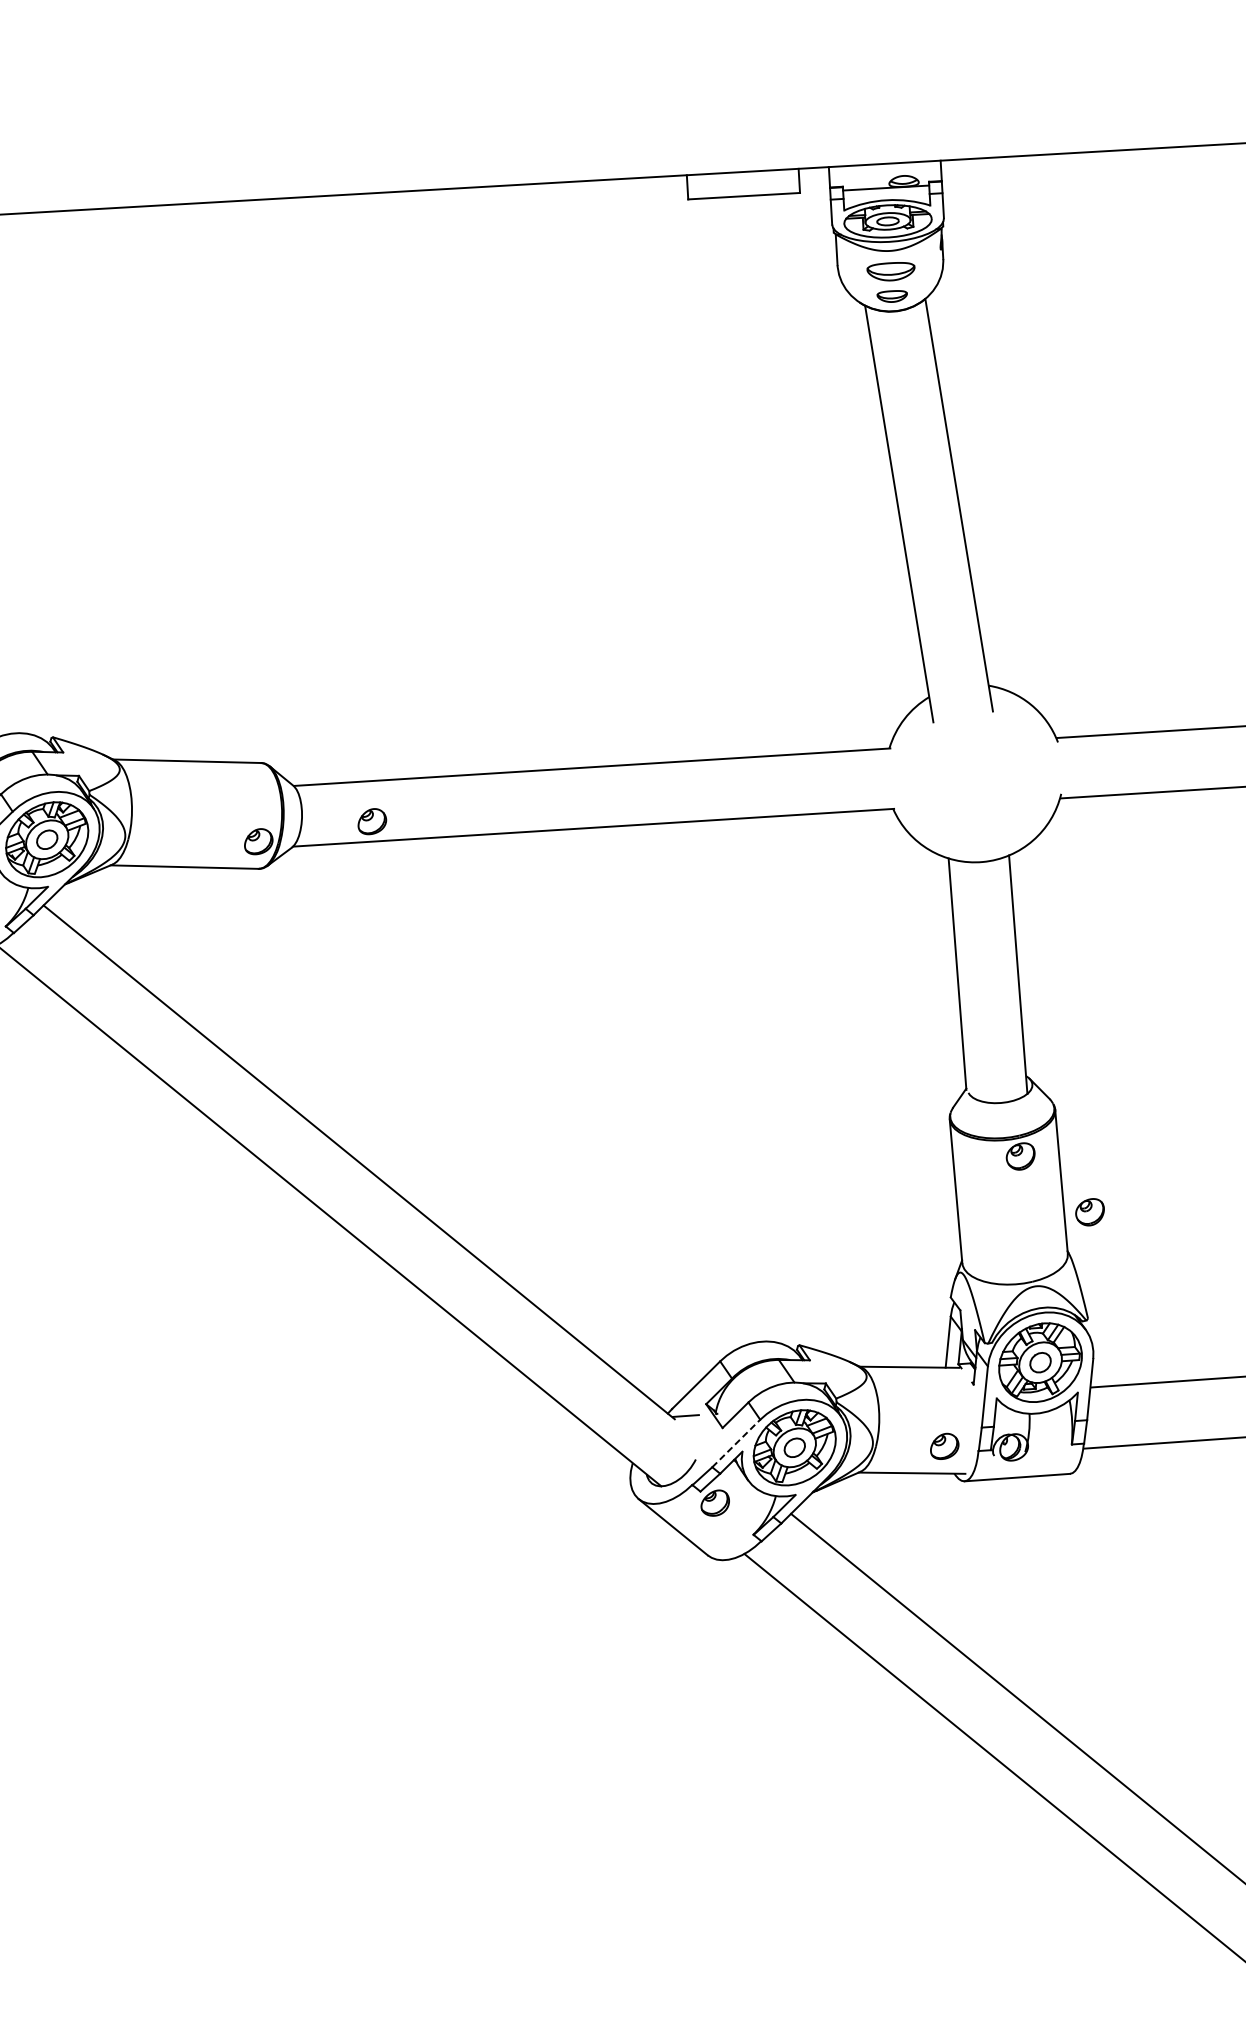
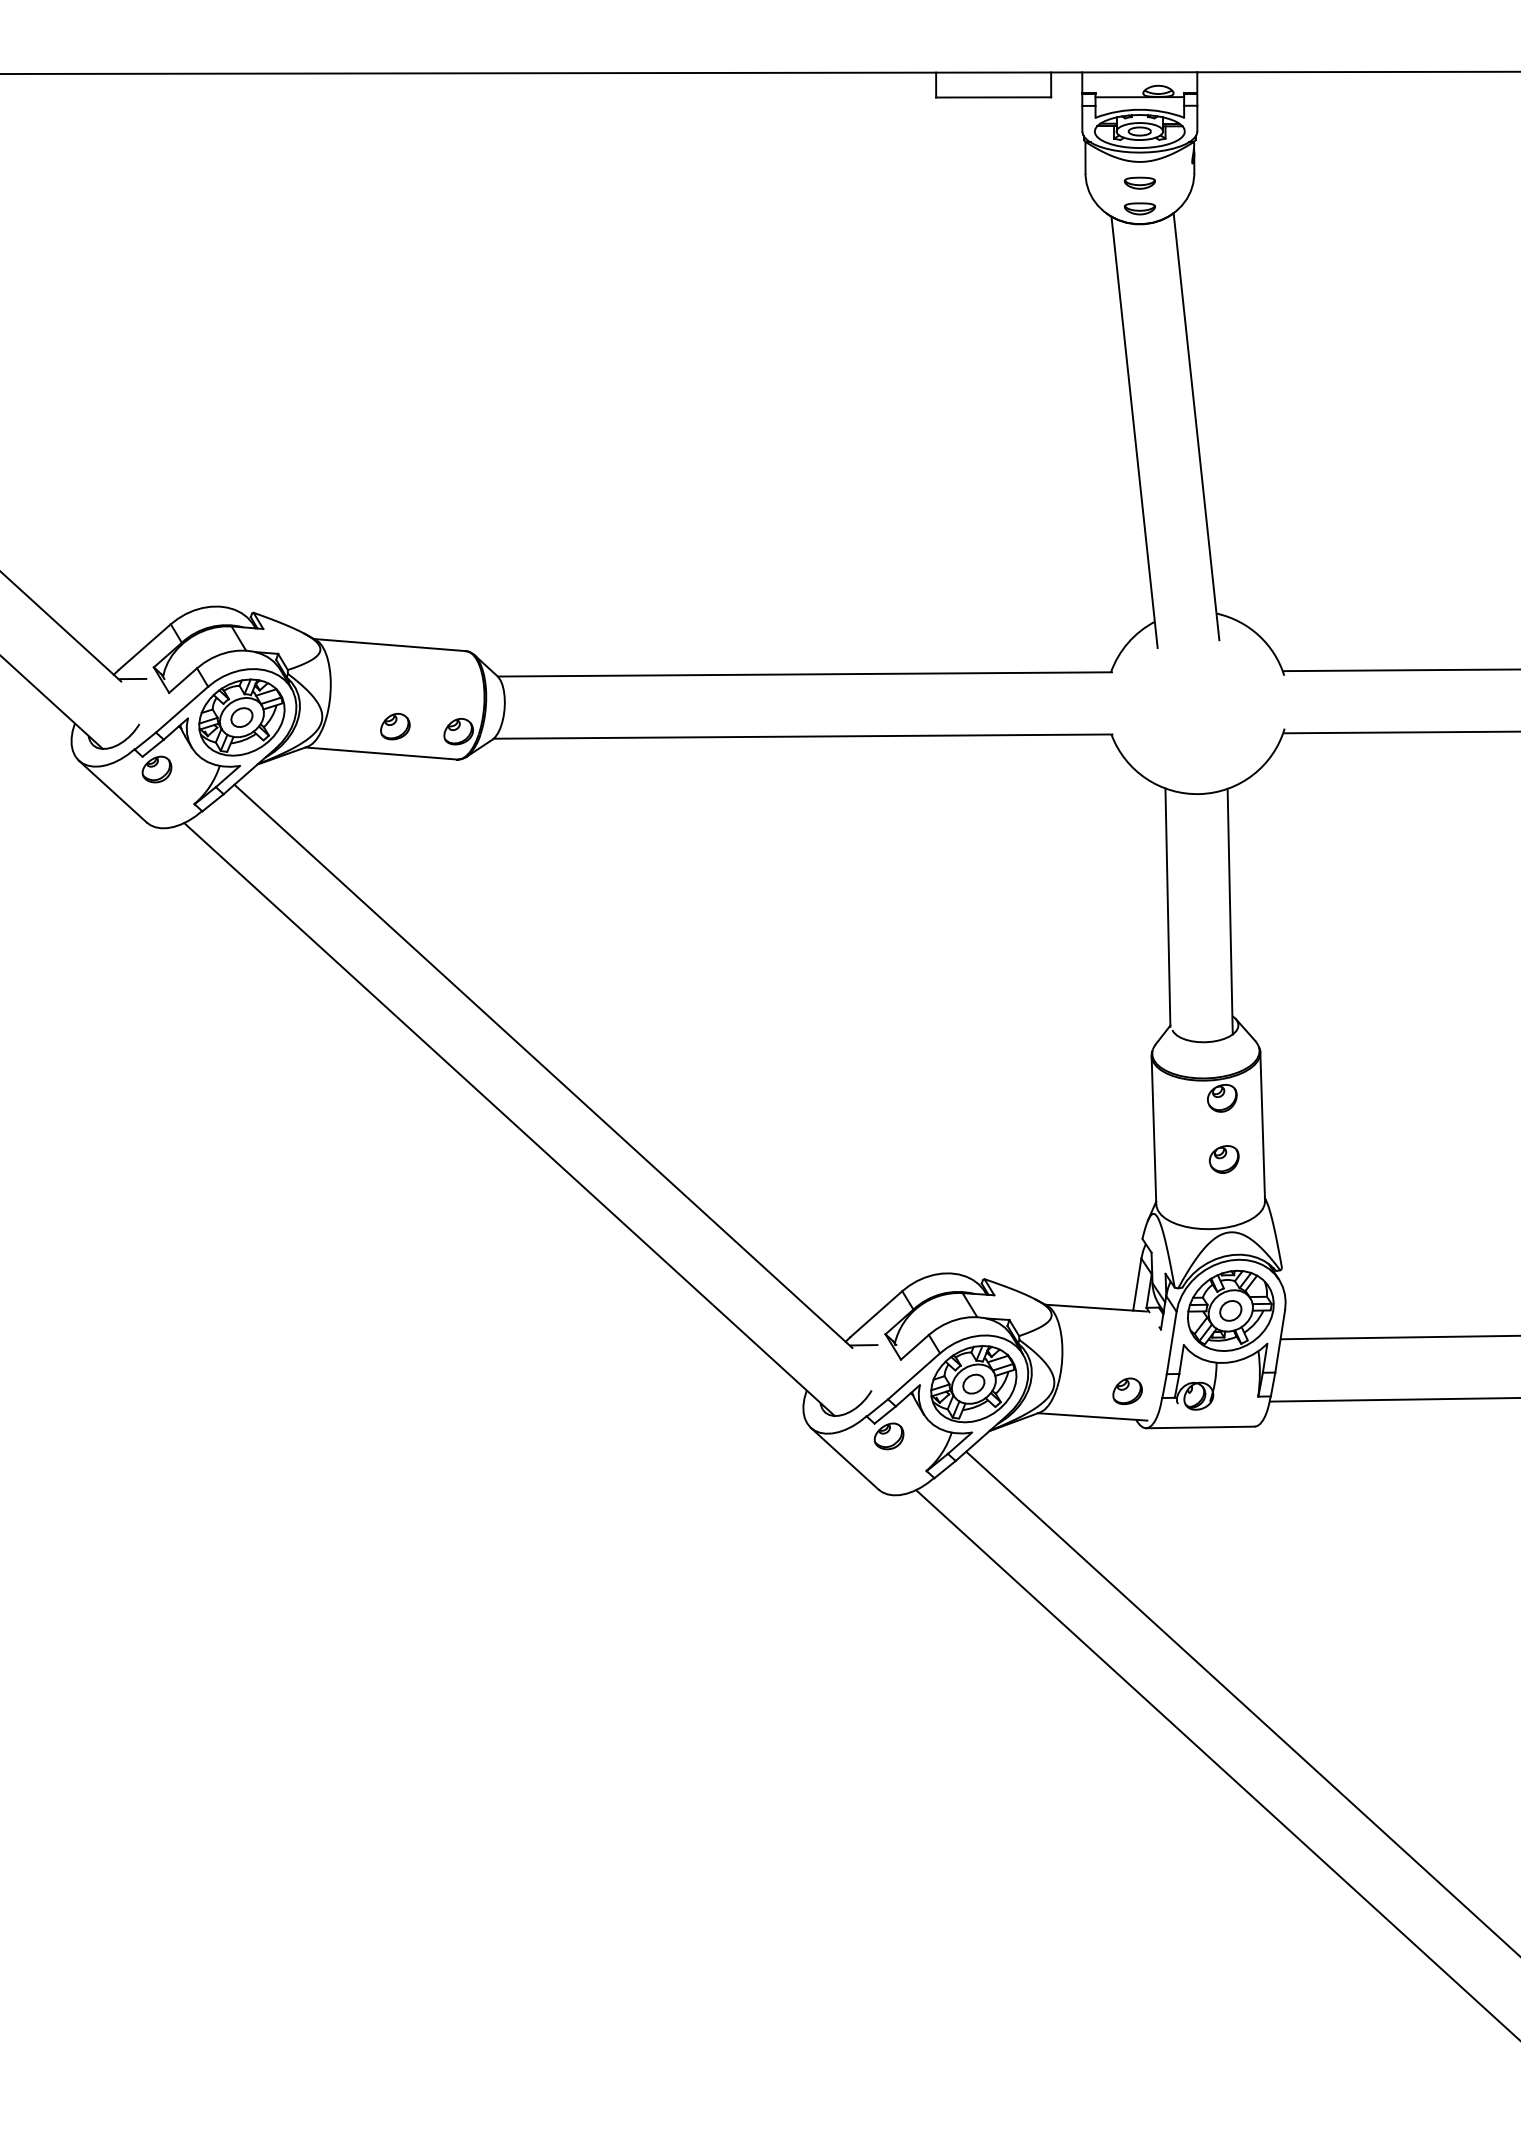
part: (890, 270) -> (1139, 182), size x0.62
part: (372, 821) -> (395, 726), moved
part: (1089, 1212) -> (1223, 1159), moved
line: (736, 1443) -> (914, 1376), dashed -> solid

